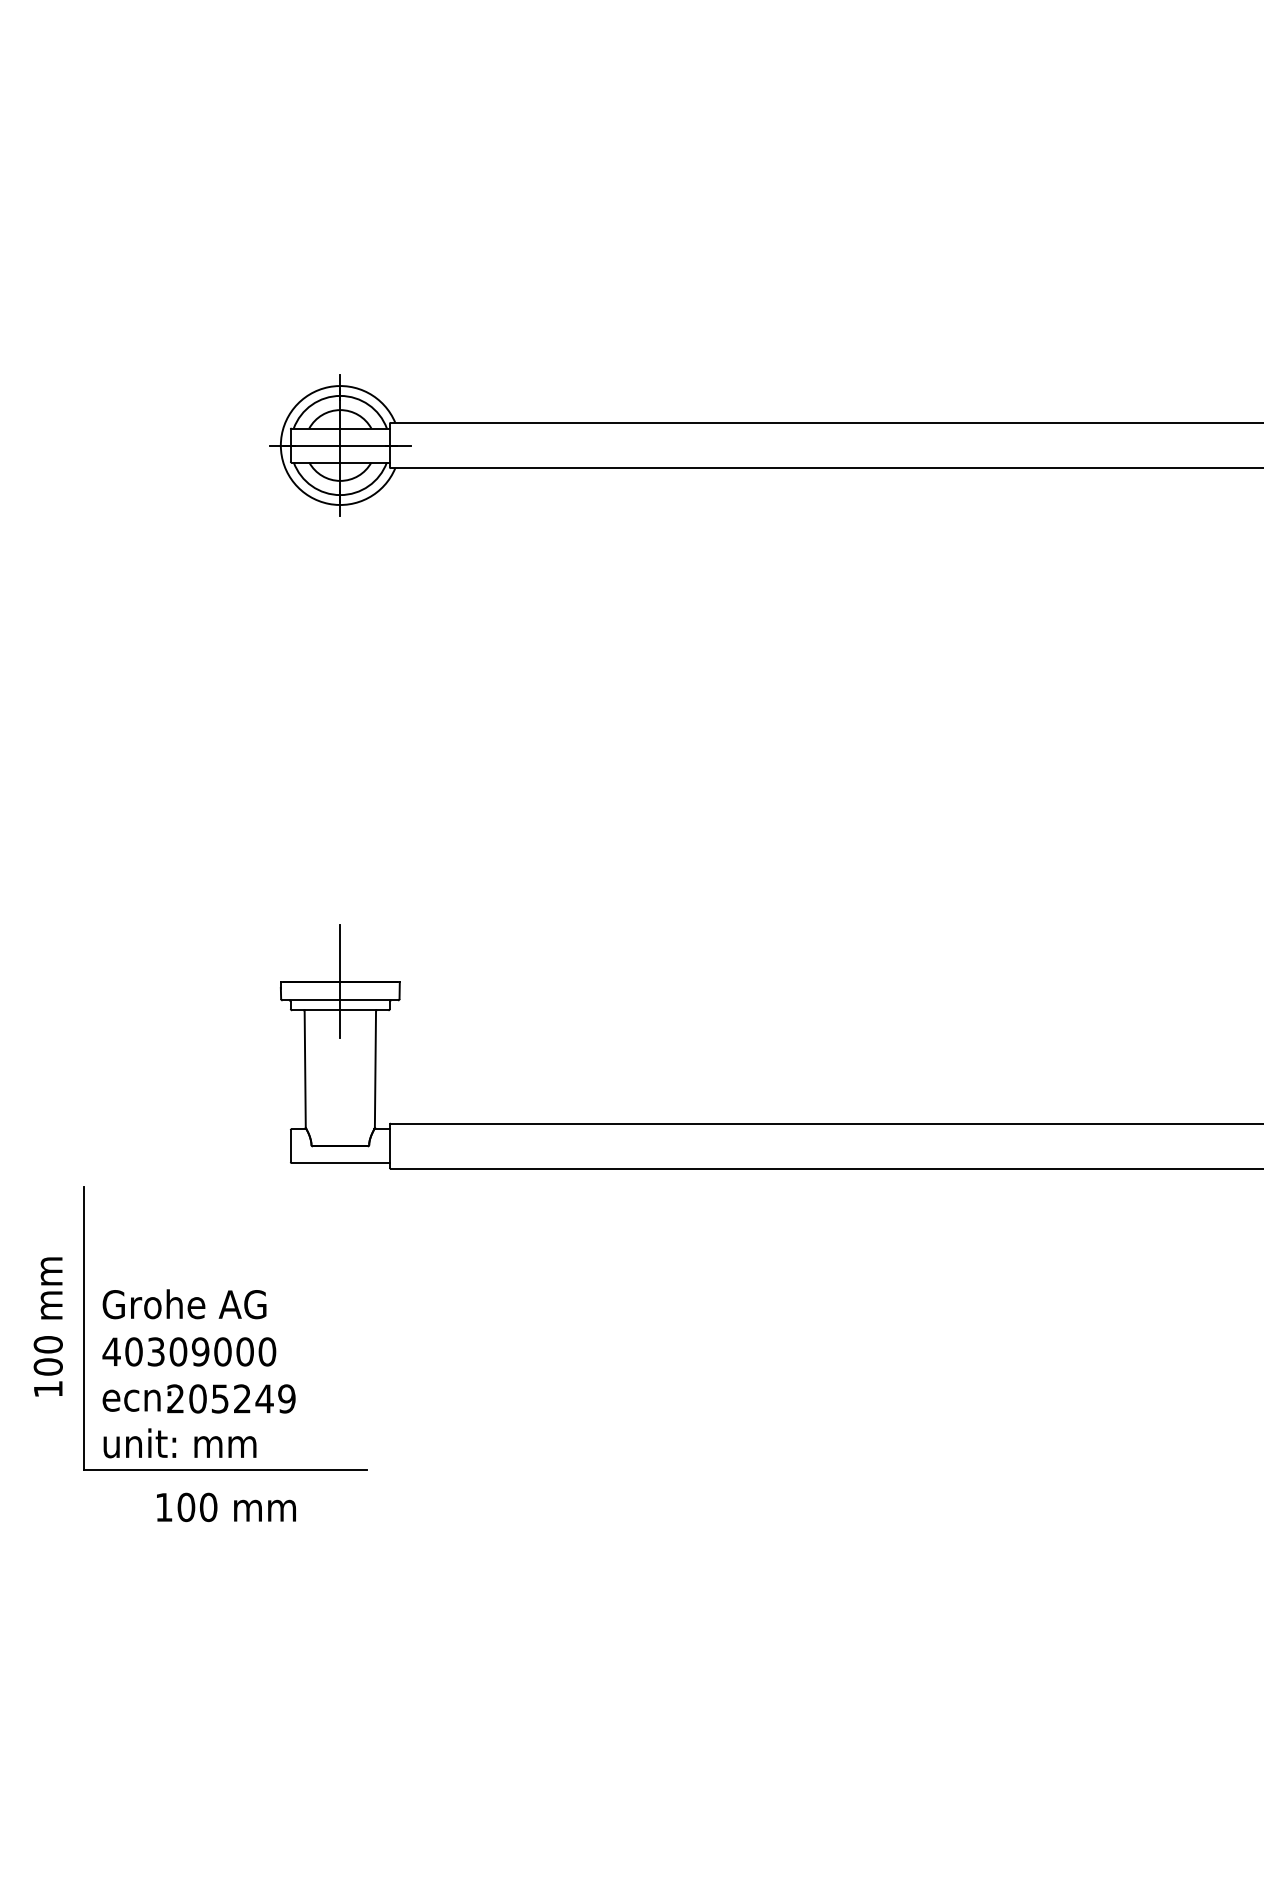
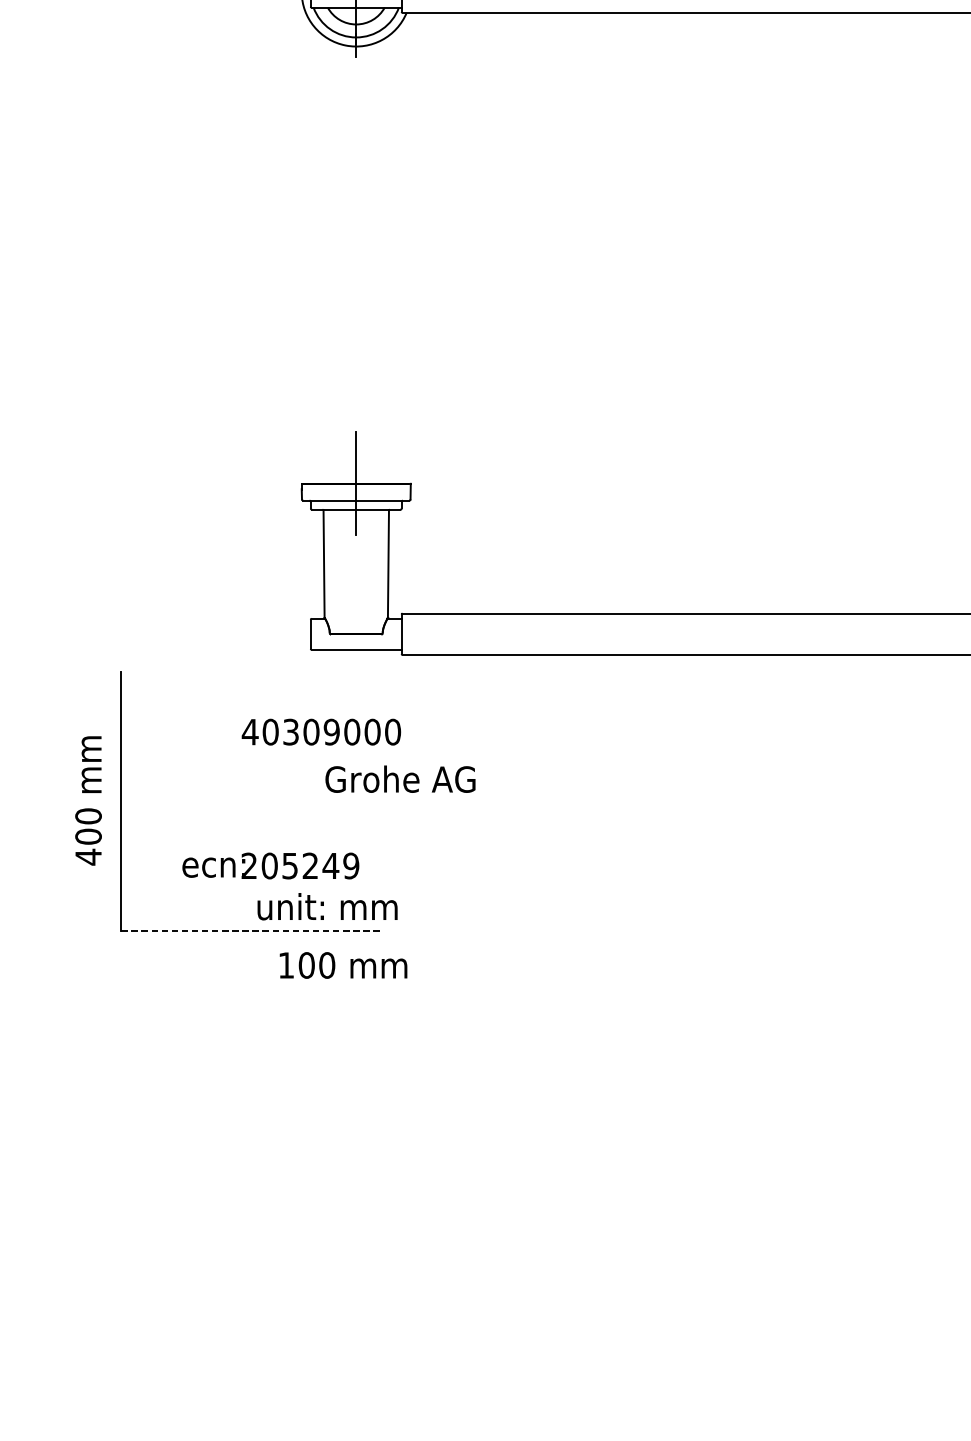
text: (184, 1304) -> (400, 779), moved
text: (189, 1351) -> (321, 731), moved
text: (48, 1389) -> (88, 857), 100 -> 400
text: (198, 1398) -> (270, 865), moved
text: (179, 1443) -> (327, 906), moved
line: (225, 1470) -> (250, 931), solid -> dashed
text: (226, 1507) -> (343, 965), moved

